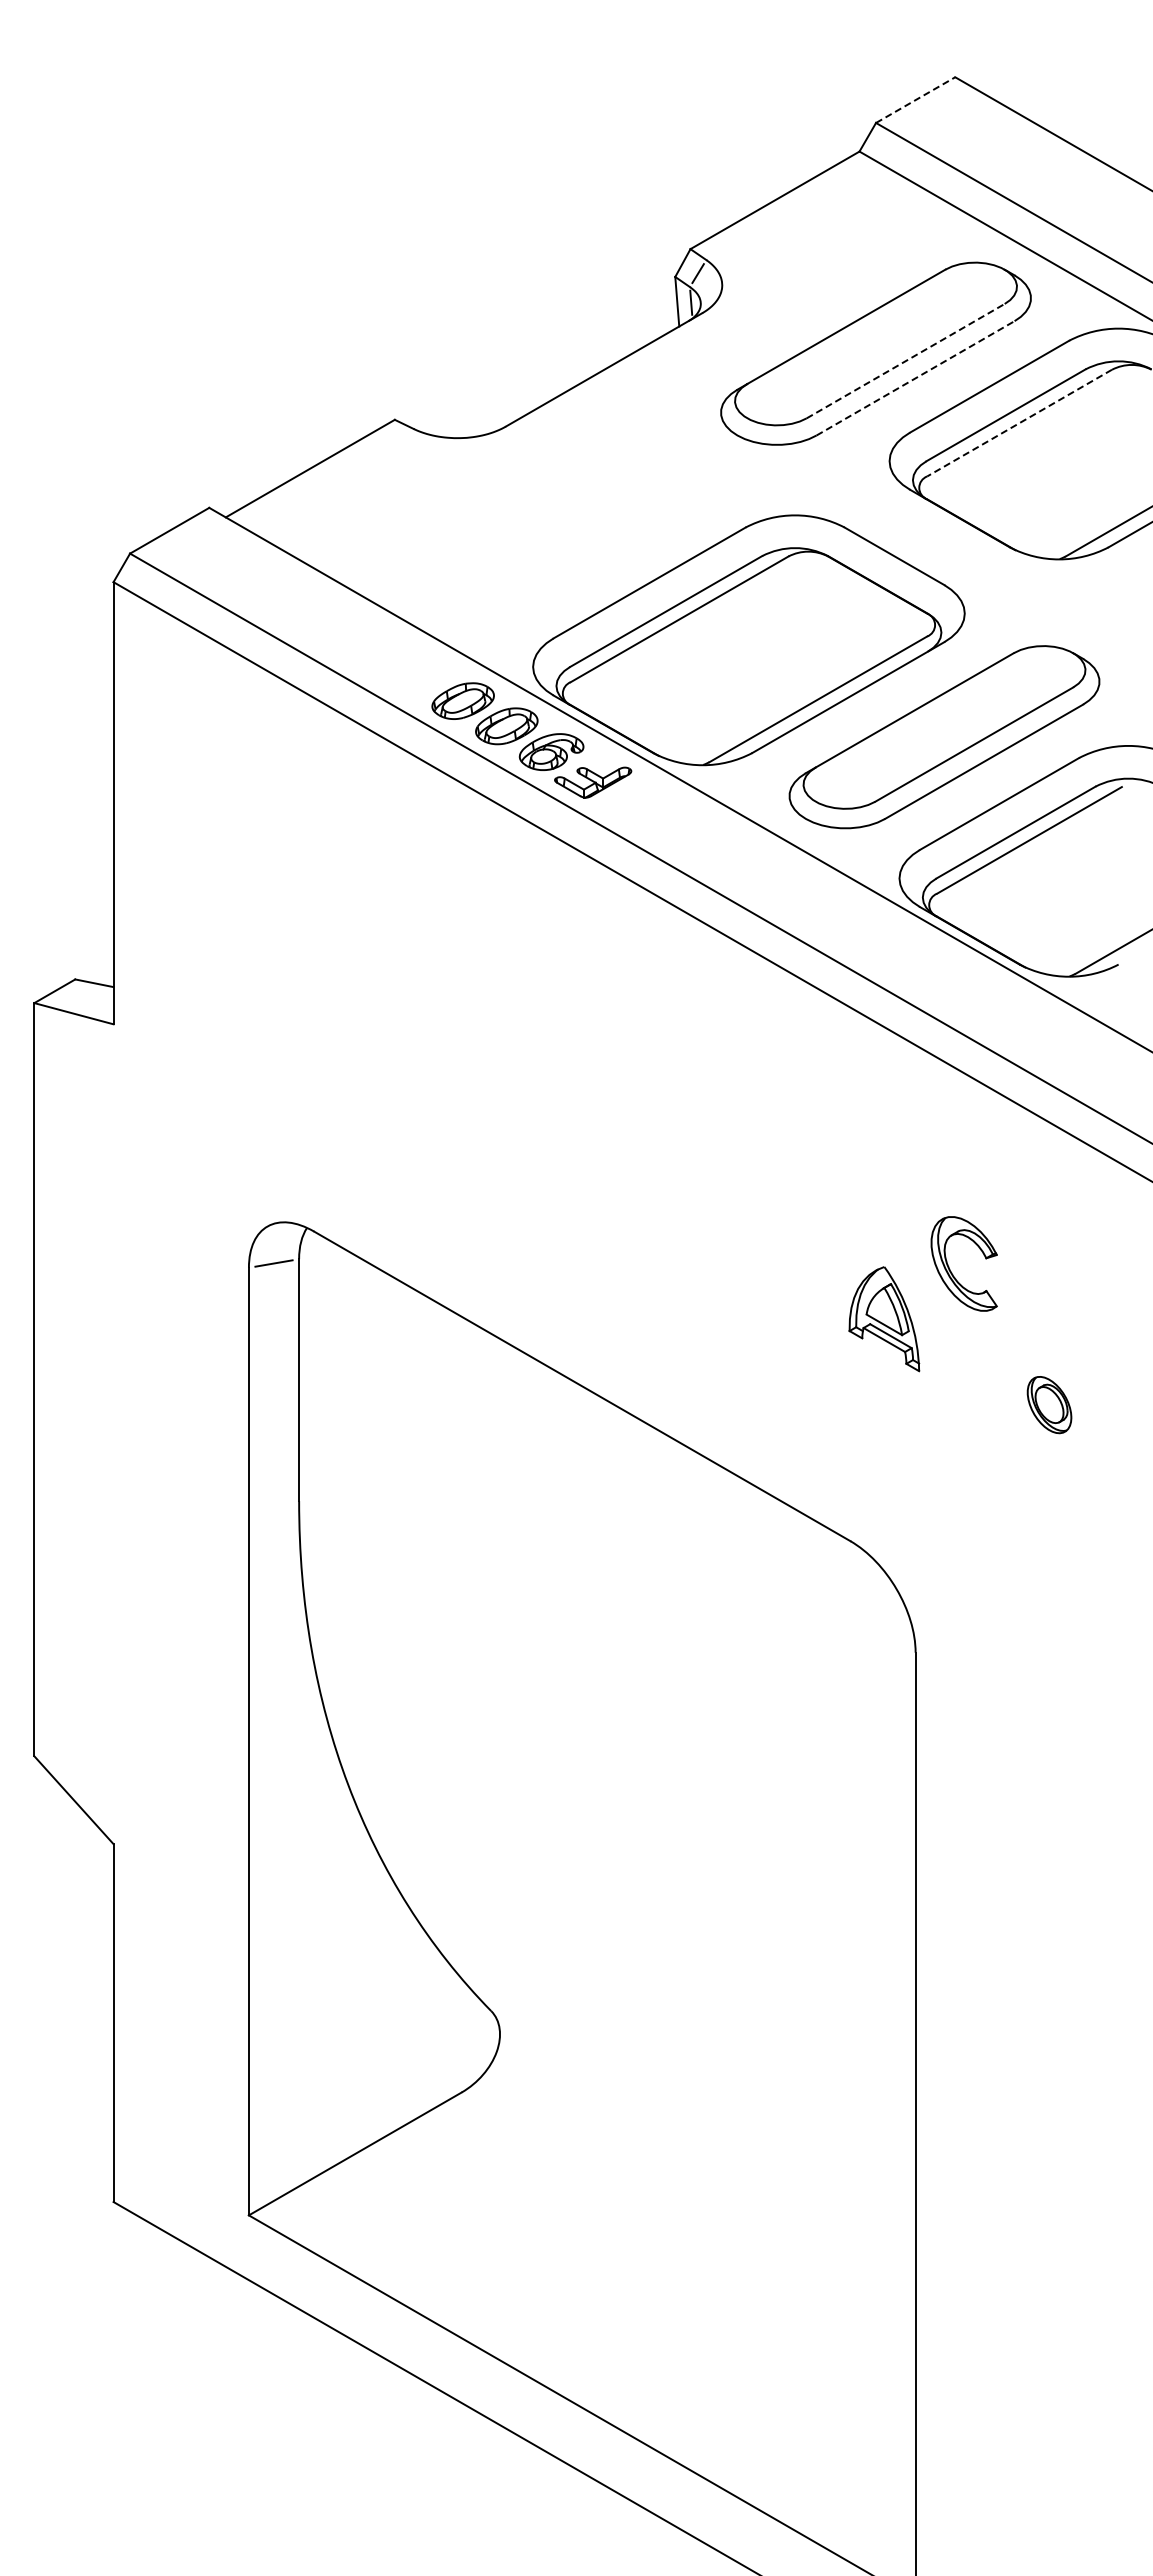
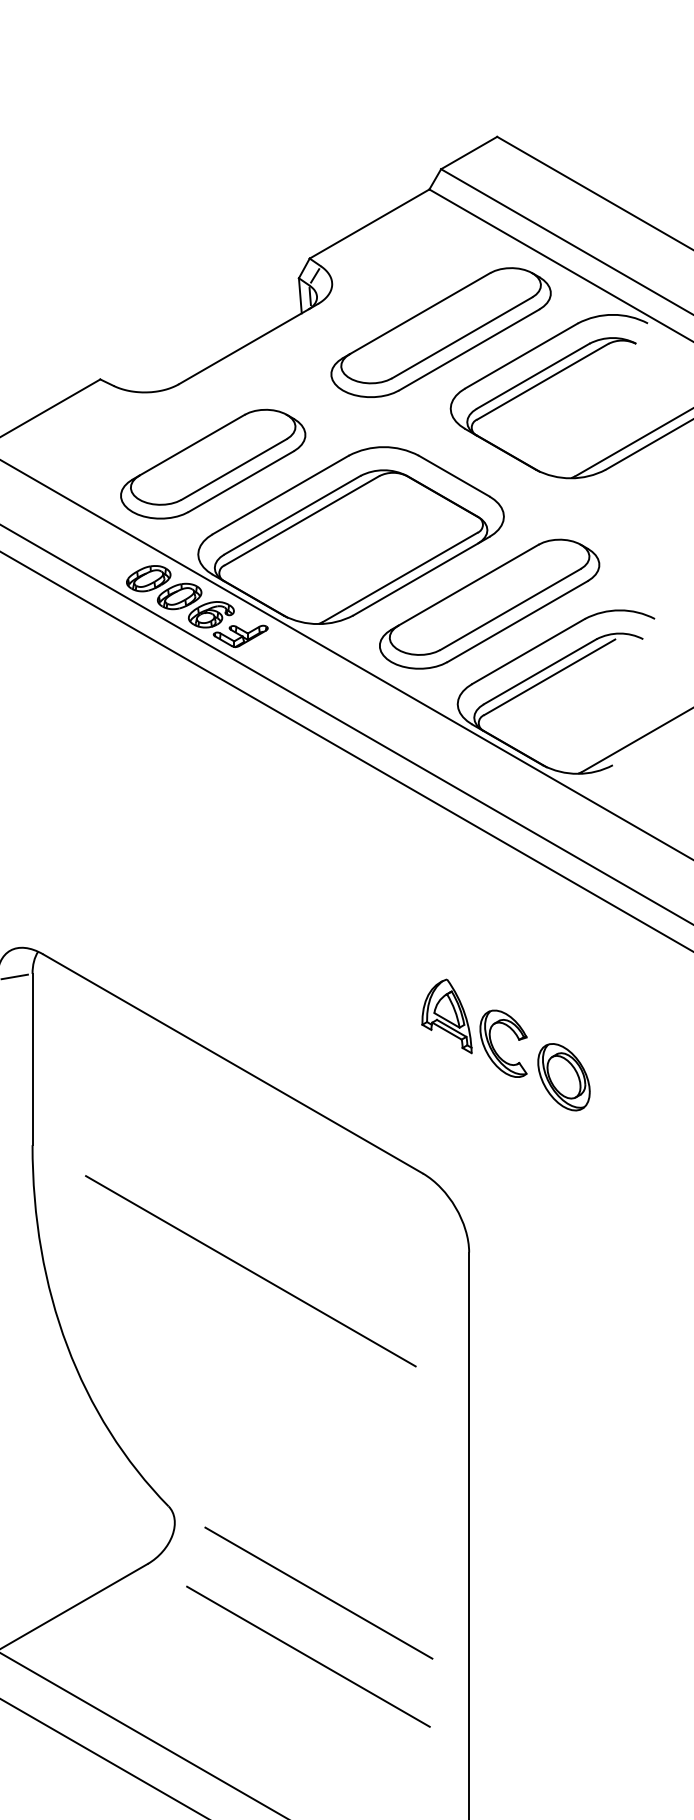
line: (915, 100) -> (469, 153), dashed -> solid
line: (906, 360) -> (462, 337), dashed -> solid
line: (916, 378) -> (469, 350), dashed -> solid
line: (1019, 423) -> (542, 382), dashed -> solid
part: (554, 539) -> (213, 464), added
part: (952, 1272) -> (495, 1049), moved
part: (1049, 1404) -> (563, 1076), size x1.67
line: (607, 1678) -> (250, 1270), added
line: (703, 2133) -> (318, 1593), added
line: (688, 2223) -> (308, 1656), added

